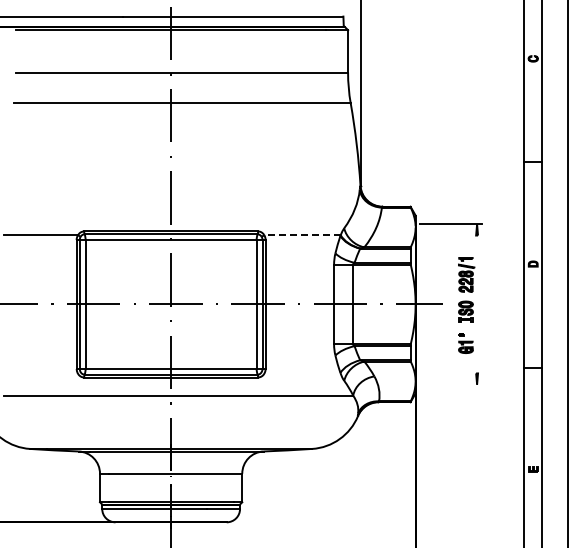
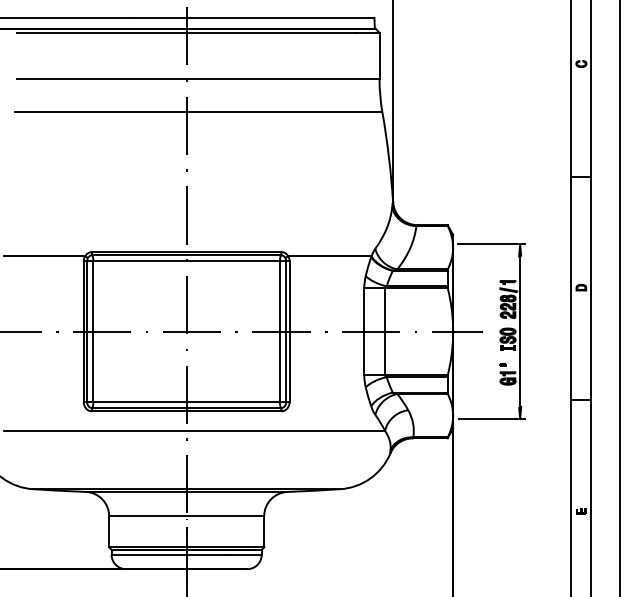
line: (302, 235) -> (329, 256), dashed -> solid
line: (477, 304) -> (520, 331), added
line: (450, 384) -> (491, 418), added

